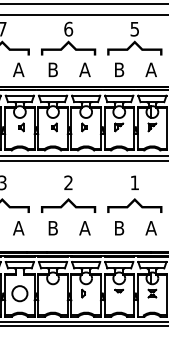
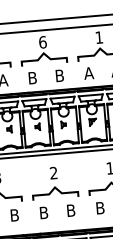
text: (134, 29) -> (98, 37), 5 -> 1
text: (84, 69) -> (59, 75), A -> B
text: (119, 69) -> (89, 73), B -> A
text: (18, 228) -> (14, 215), A -> B
text: (84, 228) -> (70, 210), A -> B

